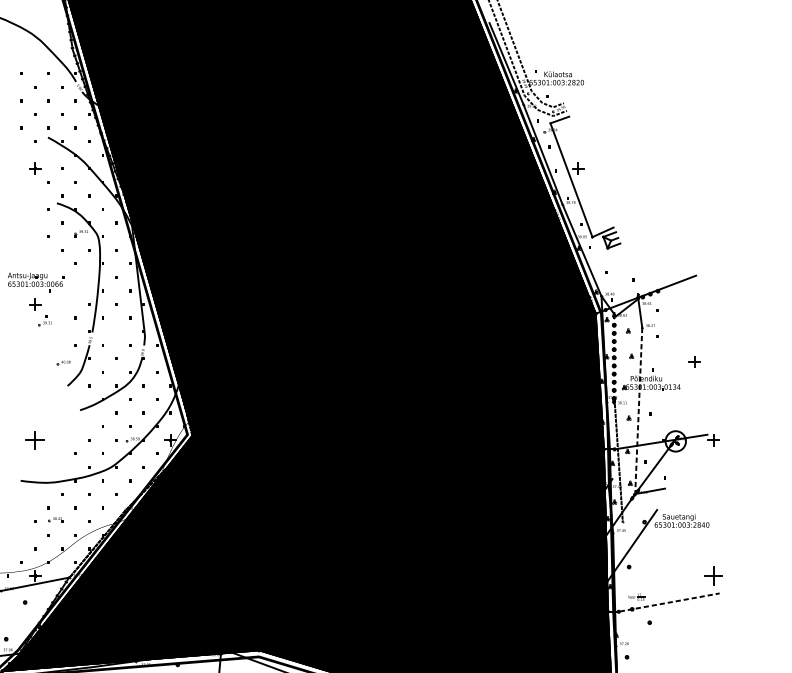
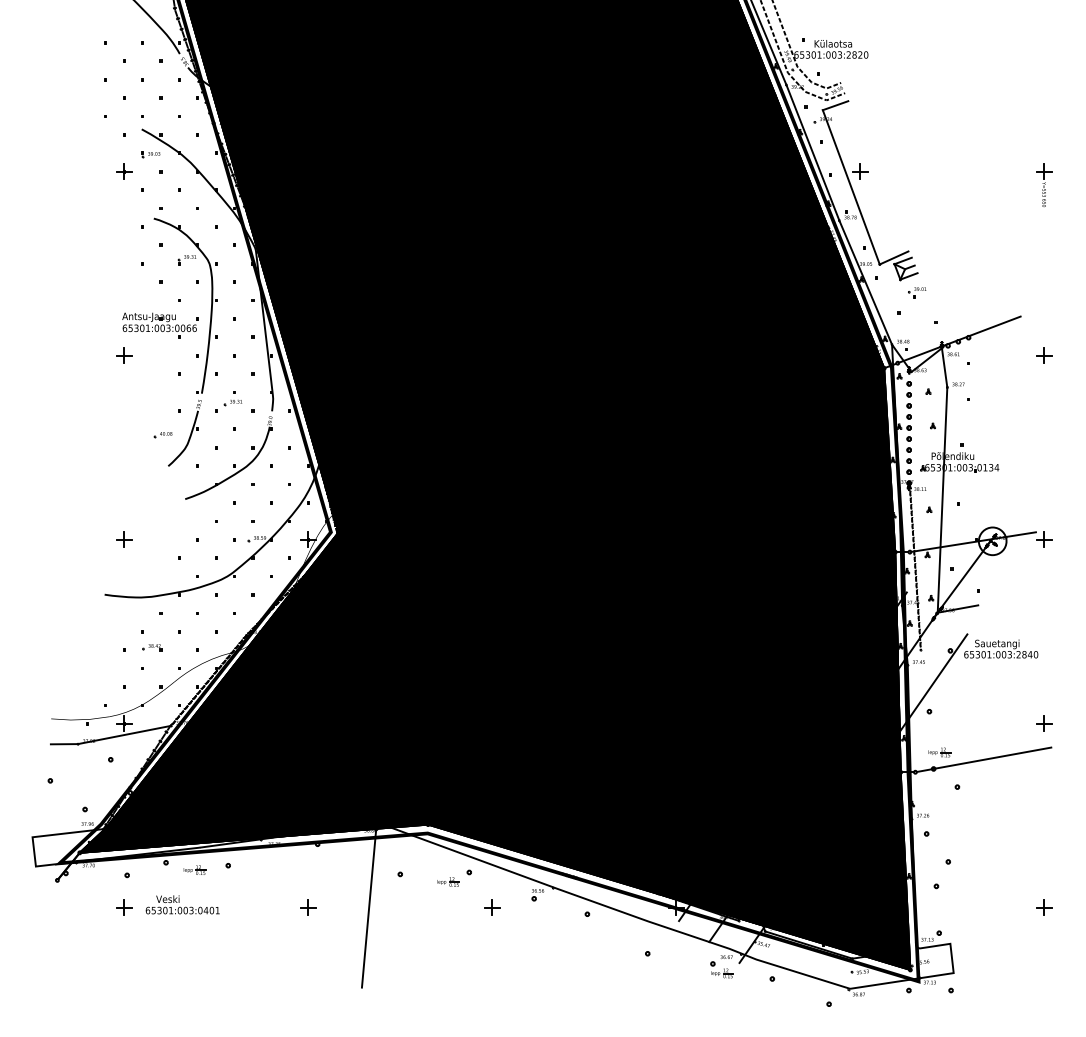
part: (54, 156) -> (150, 154), added
part: (713, 178) -> (1044, 185), added
part: (620, 257) -> (917, 292), added
part: (36, 282) -> (160, 325), moved
part: (44, 320) -> (232, 398), moved
part: (694, 361) -> (1044, 355), moved
line: (638, 411) -> (942, 500), dashed -> solid
part: (35, 440) -> (124, 539), size x0.62
part: (713, 575) -> (1044, 723), size x0.62
line: (669, 602) -> (984, 759), dashed -> solid

